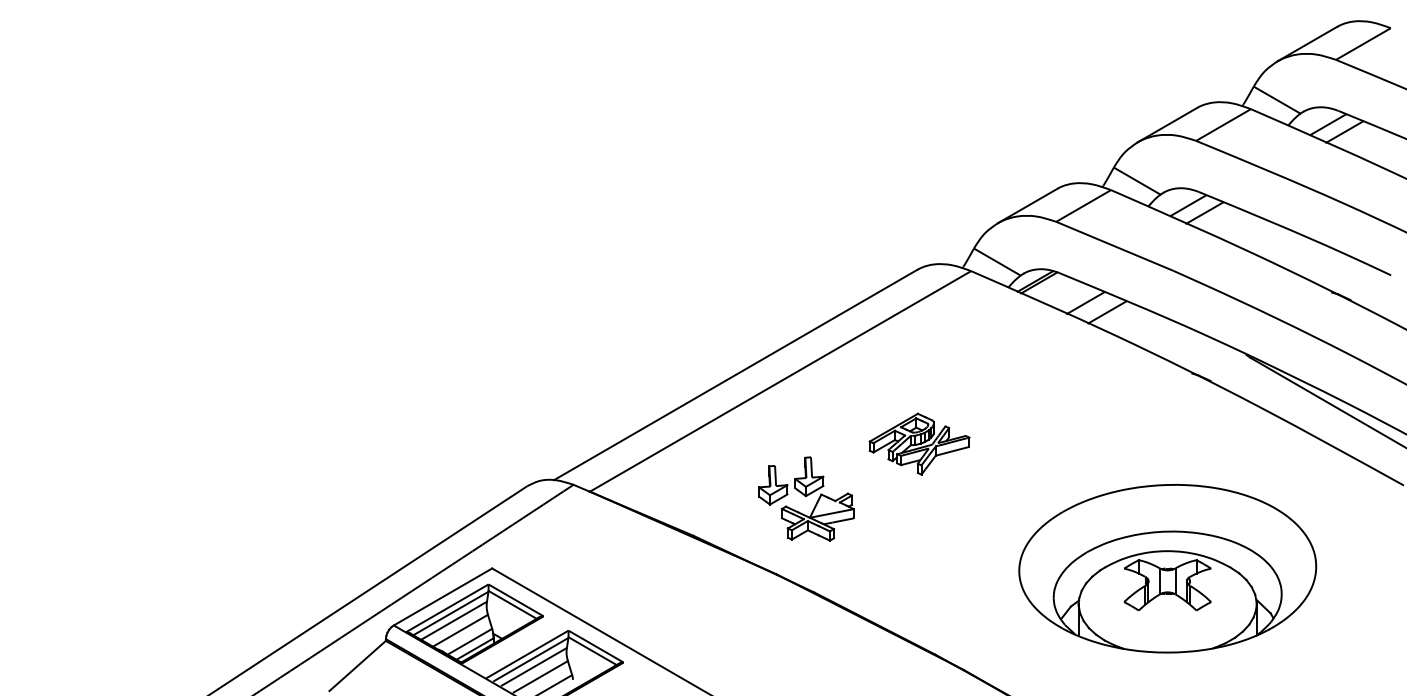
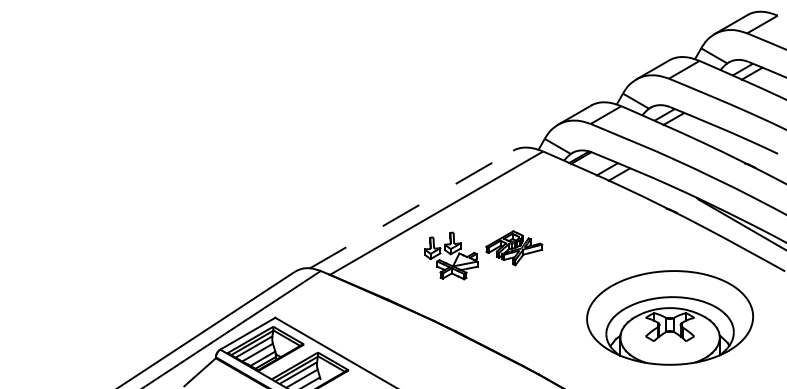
line: (735, 374) -> (411, 209), solid -> dashed
part: (807, 498) -> (451, 255), moved
part: (1166, 567) -> (669, 317), moved

